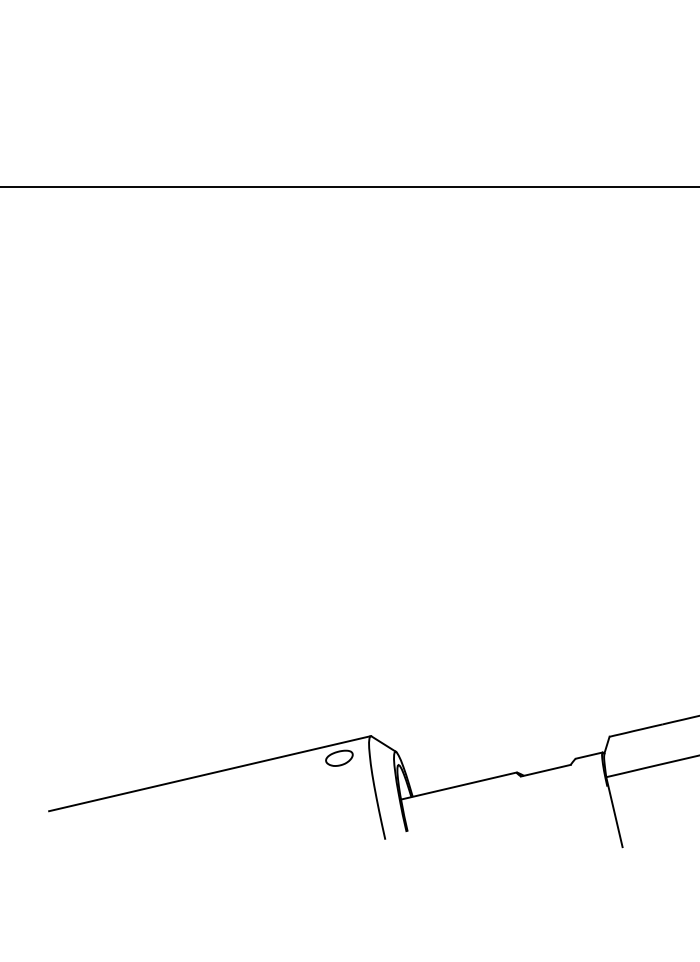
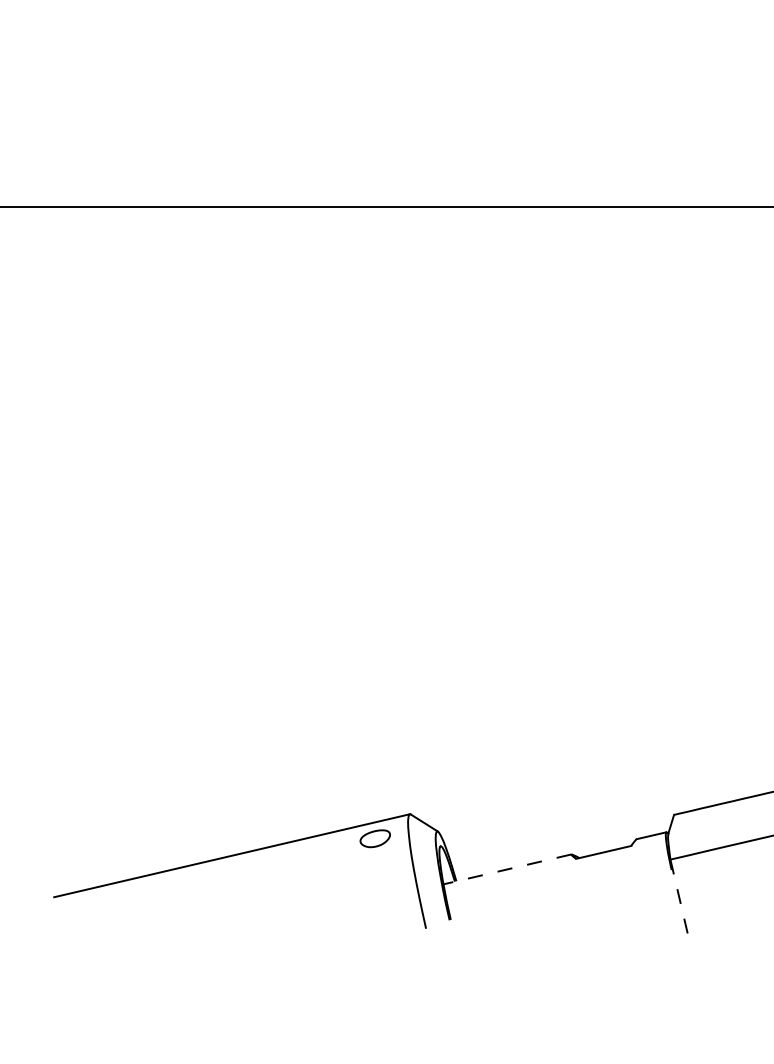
line: (458, 786) -> (507, 869), solid -> dashed
line: (614, 812) -> (679, 898), solid -> dashed

